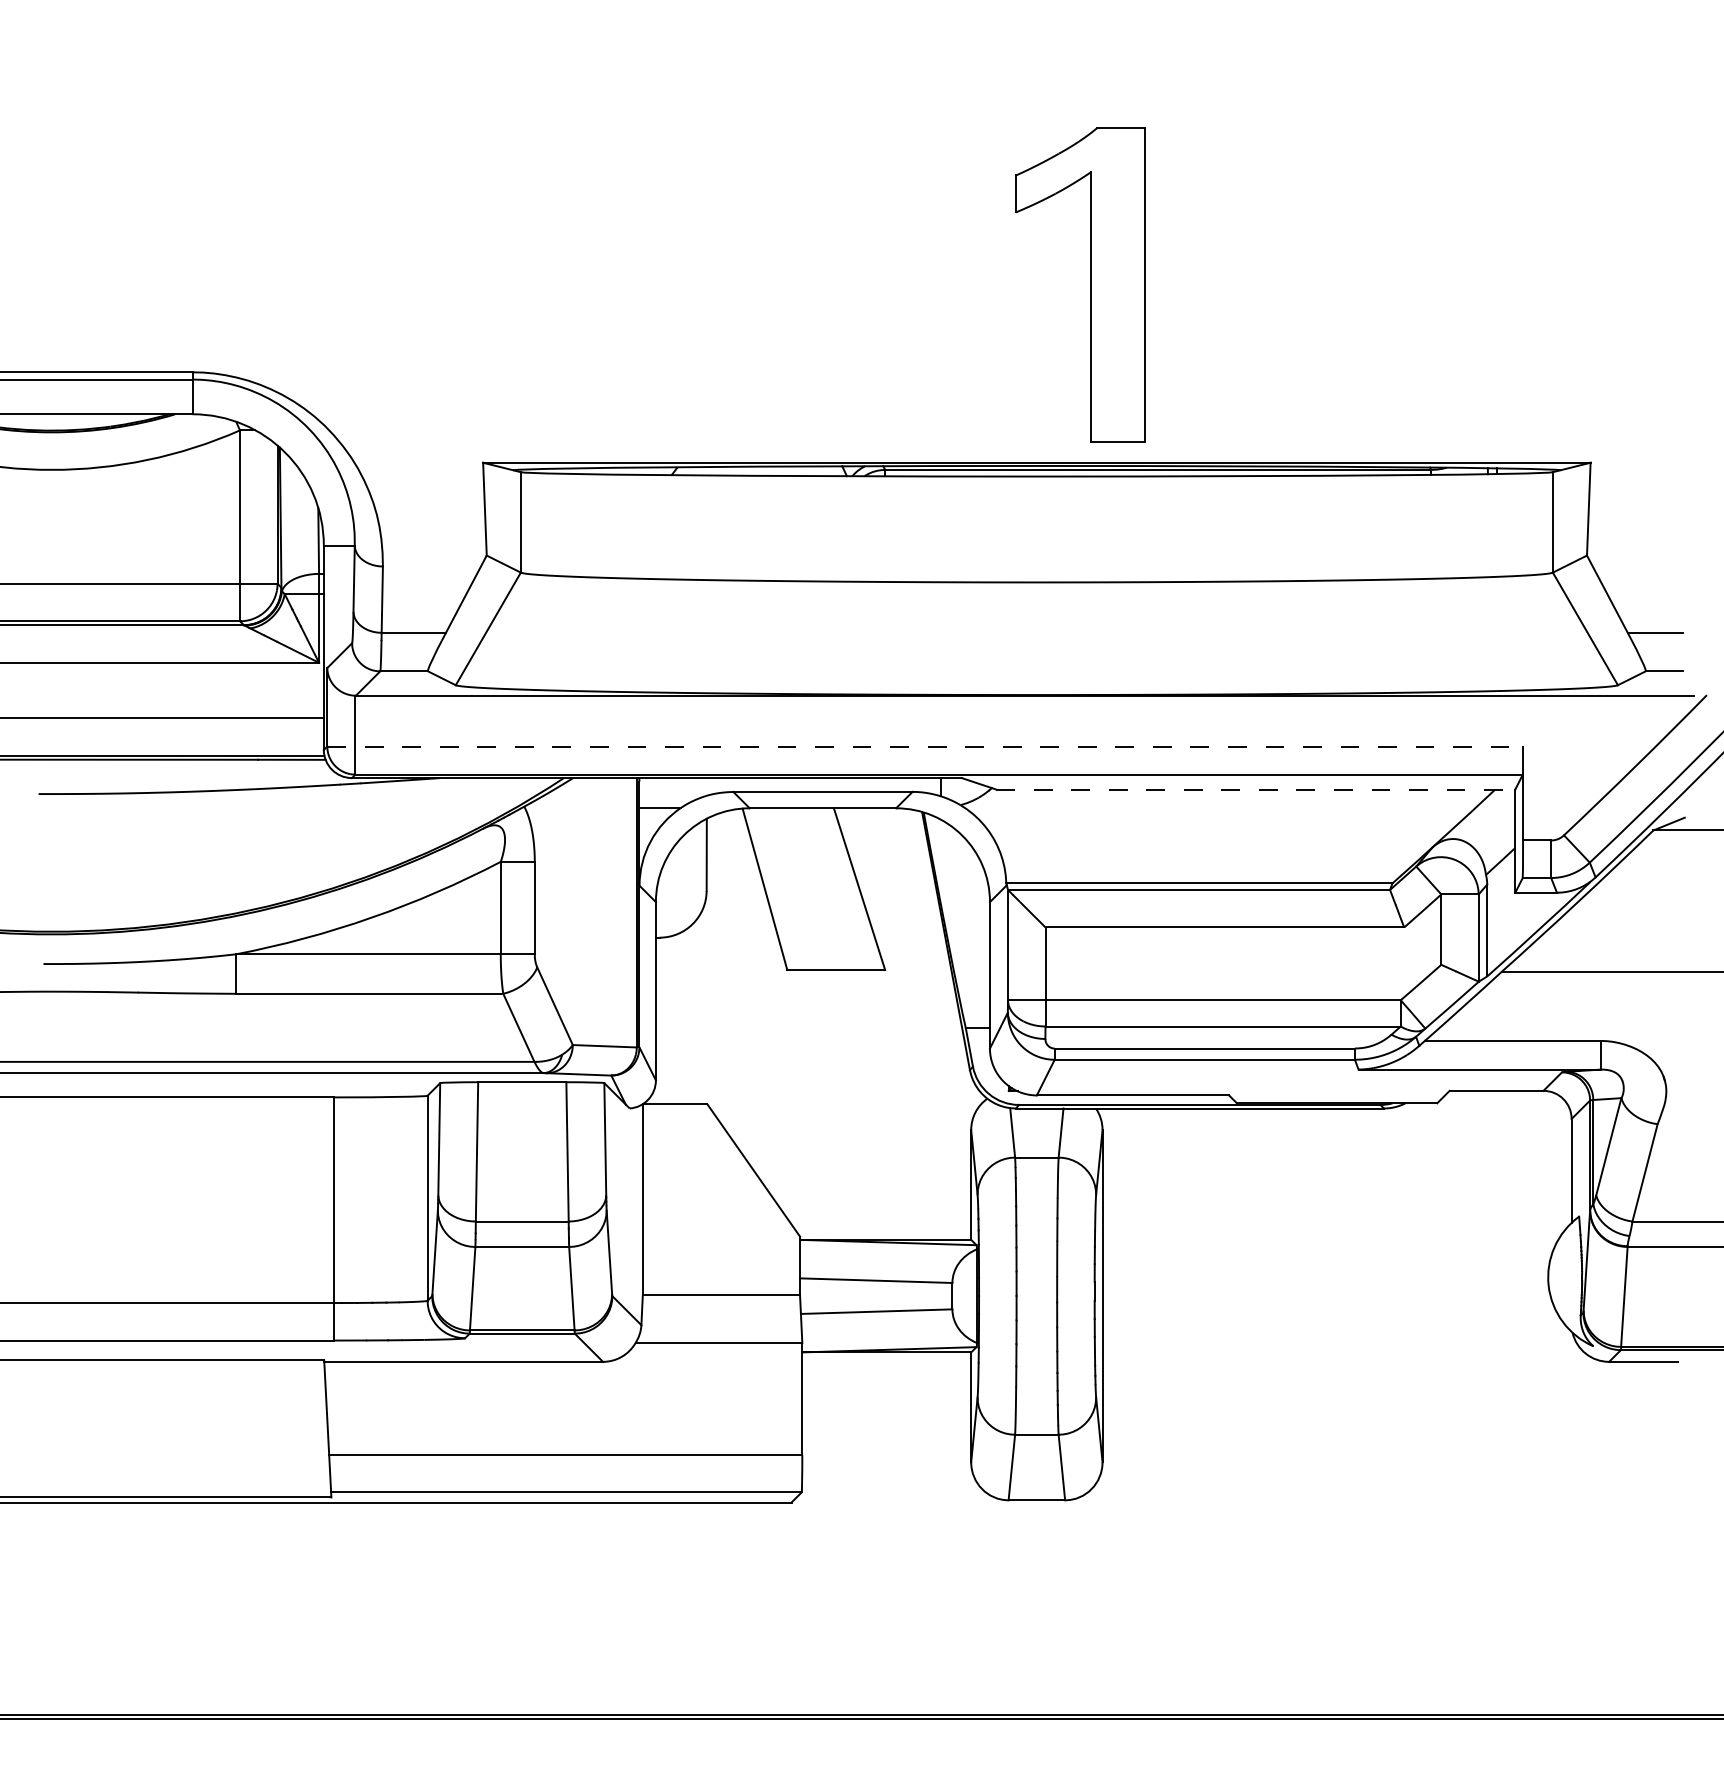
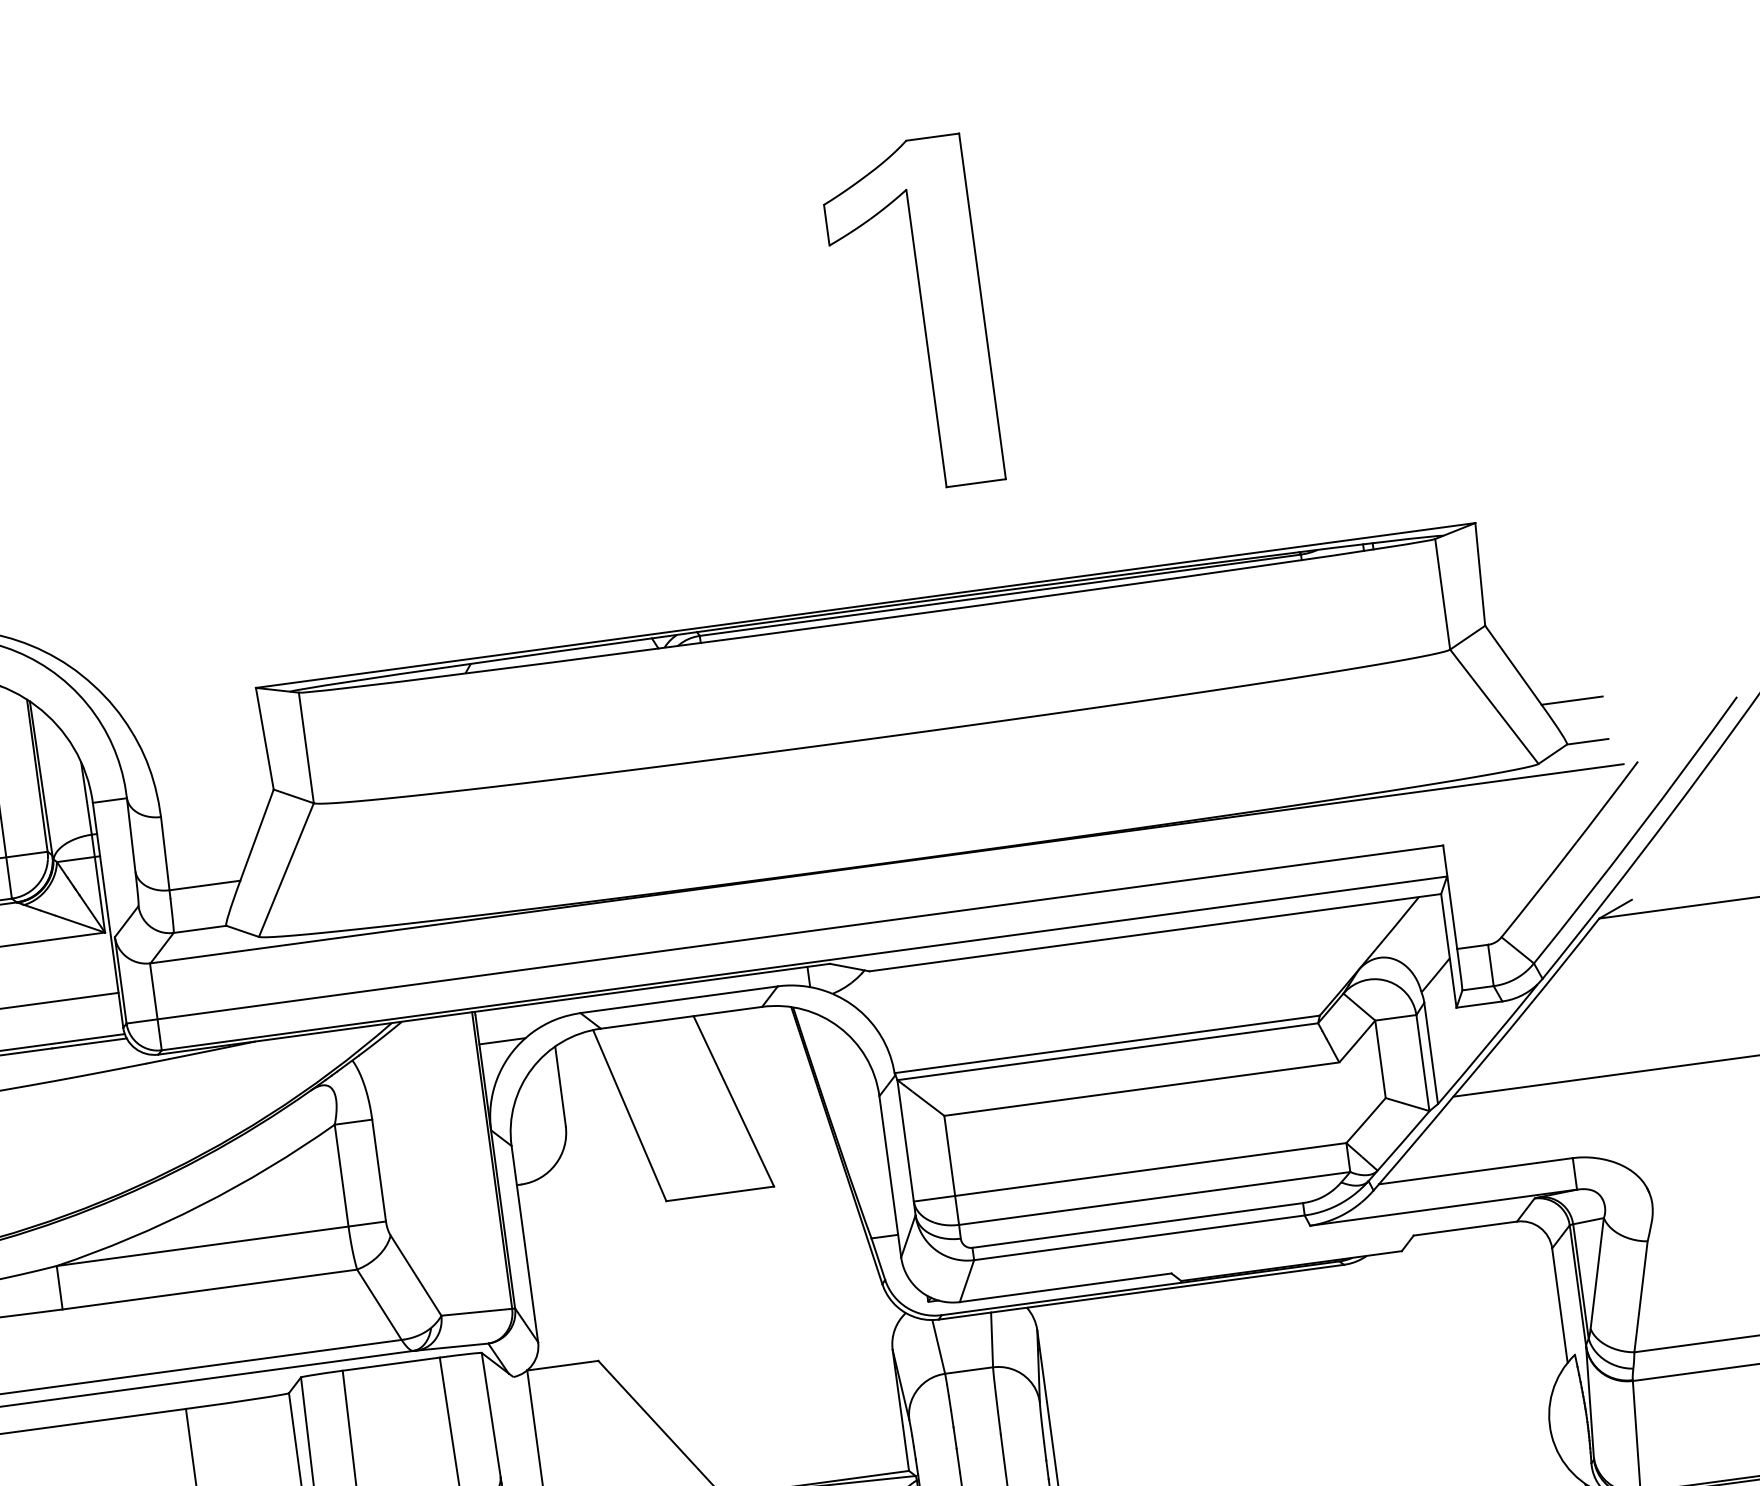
part: (1090, 284) -> (922, 313), moved
line: (925, 746) -> (785, 934), dashed -> solid
line: (1255, 789) -> (1155, 932), dashed -> solid

